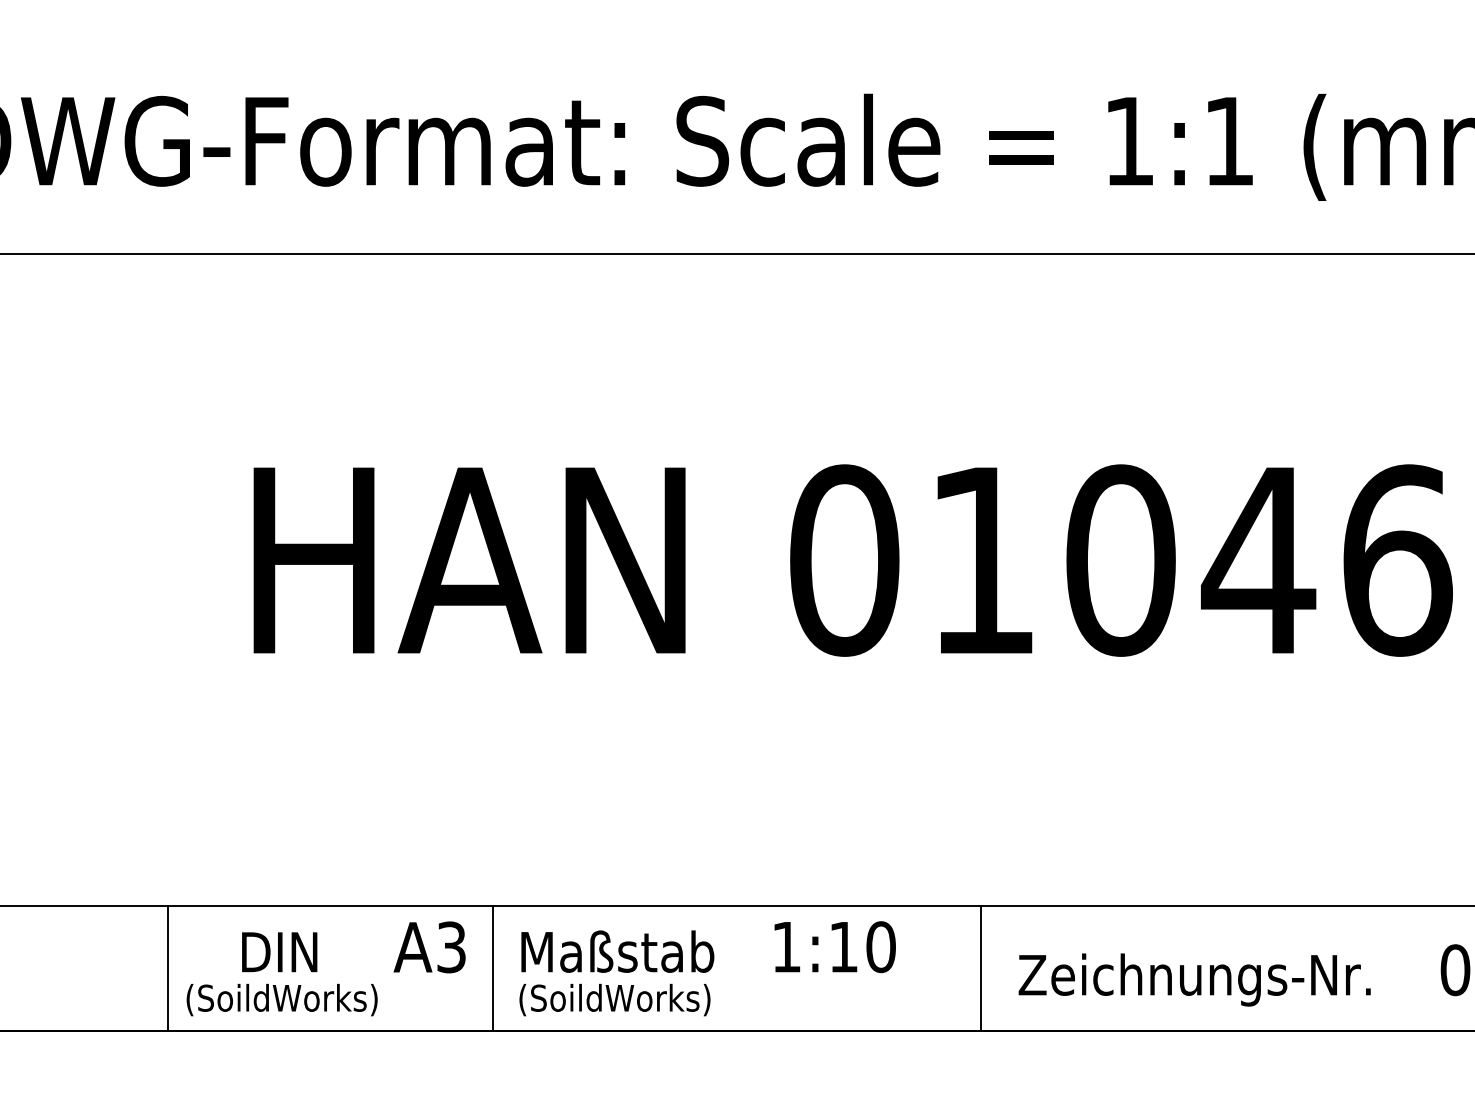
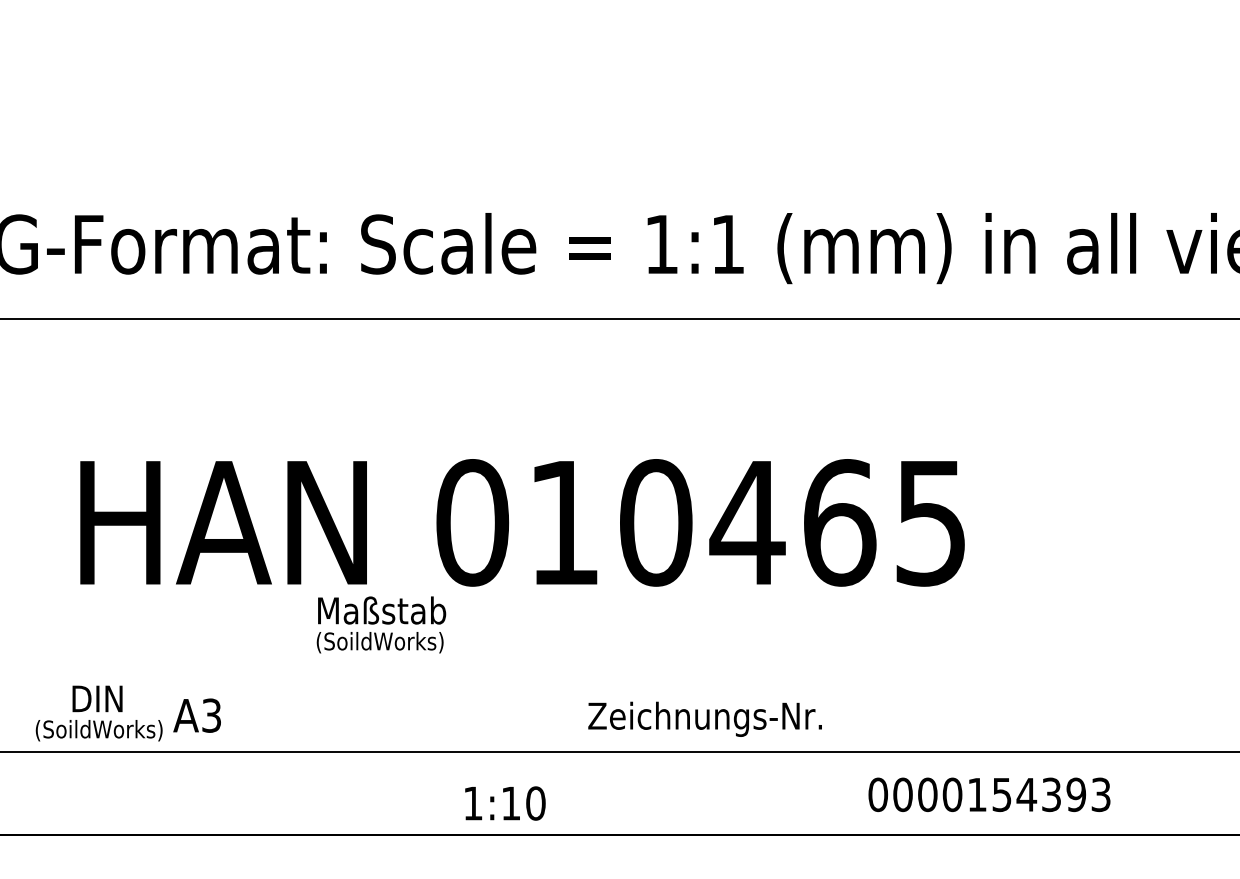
text: (428, 947) -> (196, 715), moved
text: (835, 947) -> (505, 803), moved
line: (168, 968) -> (23, 793), removed
line: (493, 968) -> (239, 793), removed
line: (981, 968) -> (563, 793), removed
text: (616, 972) -> (381, 624), moved
text: (281, 974) -> (98, 713), moved
text: (1193, 978) -> (704, 718), moved

